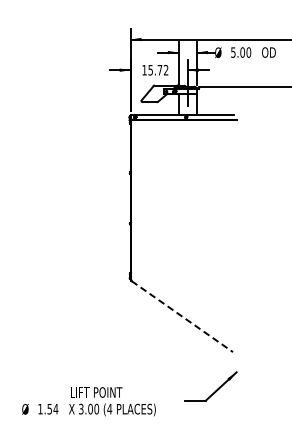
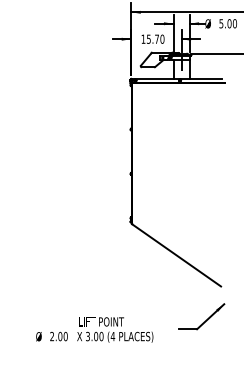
text: (165, 70) -> (161, 39), 15.72 -> 15.70
line: (182, 316) -> (176, 255), dashed -> solid
text: (48, 408) -> (59, 335), 1.54 -> 2.00

